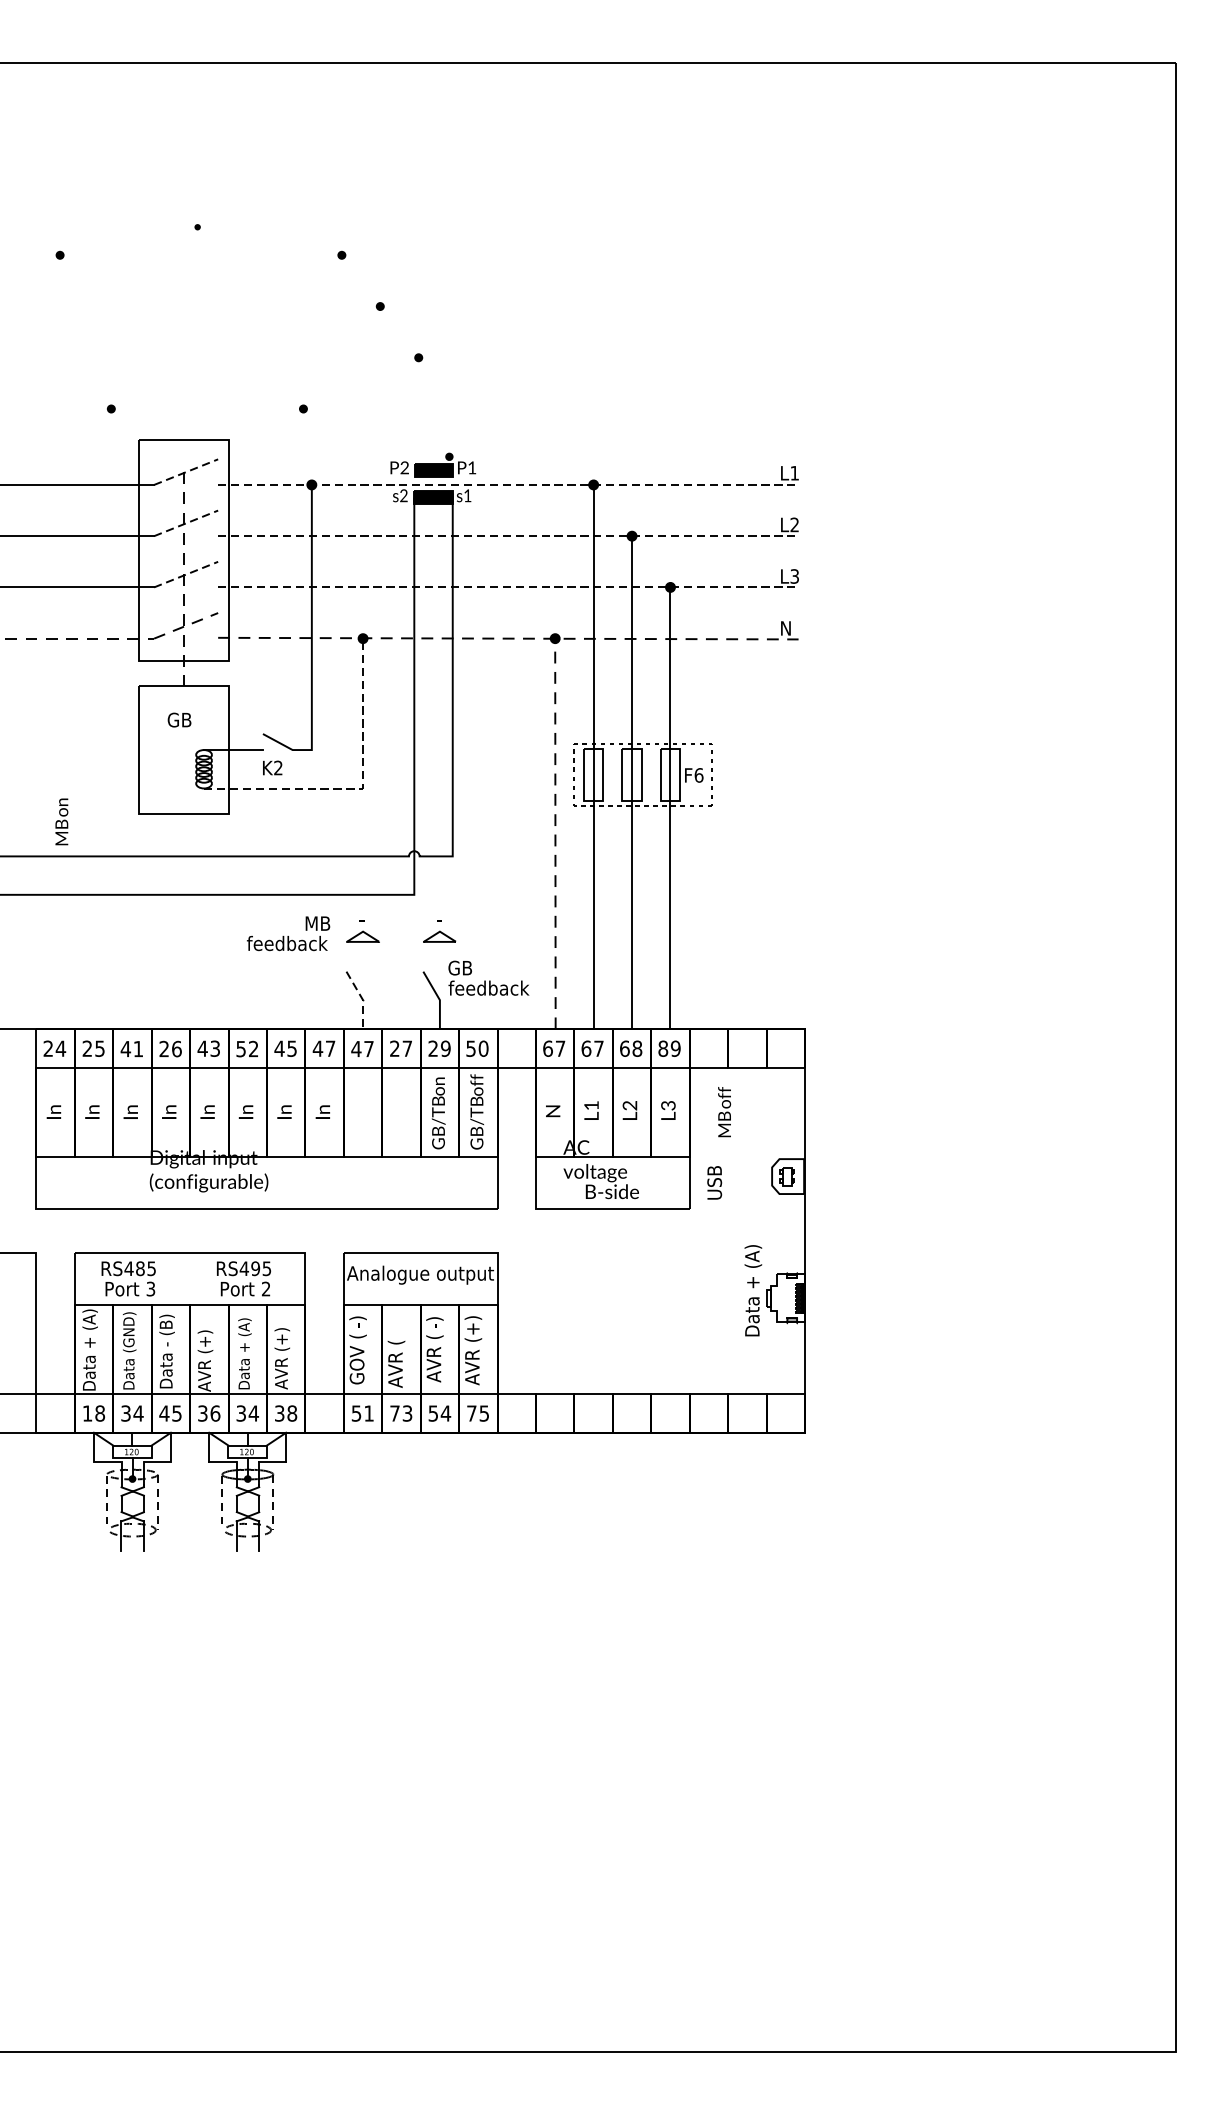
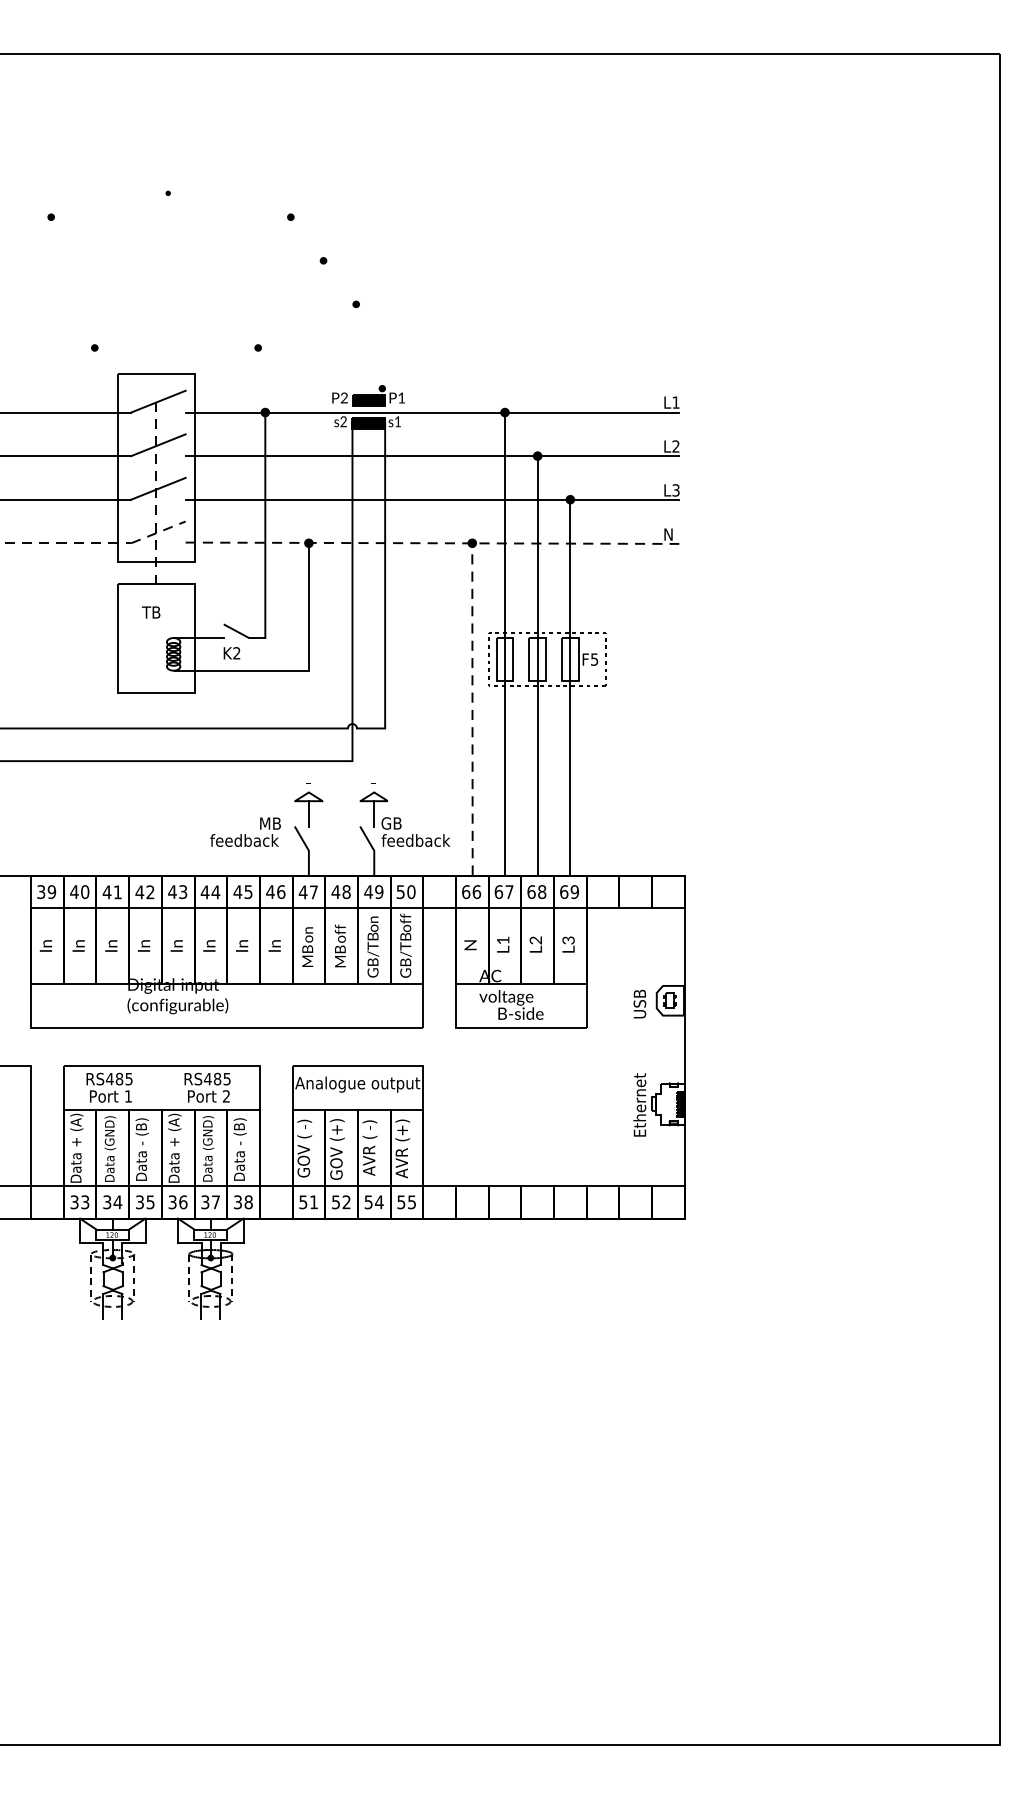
line: (186, 471) -> (158, 401), dashed -> solid
line: (508, 484) -> (432, 412), dashed -> solid
line: (186, 523) -> (158, 445), dashed -> solid
line: (508, 536) -> (432, 456), dashed -> solid
line: (186, 574) -> (158, 488), dashed -> solid
line: (508, 587) -> (432, 499), dashed -> solid
text: (179, 720) -> (152, 612), GB -> TB
text: (698, 775) -> (594, 659), F6 -> F5
line: (357, 788) -> (304, 670), dashed -> solid
text: (61, 821) -> (307, 946), moved
text: (288, 932) -> (245, 831), moved
line: (362, 956) -> (308, 813), added
line: (440, 956) -> (374, 813), added
line: (362, 998) -> (308, 849), dashed -> solid
text: (433, 1048) -> (368, 891), 29 -> 49
text: (663, 1048) -> (564, 891), 89 -> 69
text: (54, 1049) -> (46, 892), 24 -> 39
text: (93, 1049) -> (79, 892), 25 -> 40
text: (169, 1049) -> (144, 892), 26 -> 42
text: (247, 1049) -> (210, 892), 52 -> 44
text: (330, 1049) -> (281, 892), 47 -> 46
text: (400, 1049) -> (340, 892), 27 -> 48
text: (560, 1049) -> (476, 892), 67 -> 66
text: (723, 1111) -> (339, 945), moved
text: (714, 1182) -> (639, 1003), moved
text: (255, 1269) -> (217, 1079), RS495 -> RS485
text: (149, 1289) -> (127, 1096), 3 -> 1
text: (752, 1290) -> (640, 1097), Data + (A) -> Ethernet
text: (245, 1331) -> (208, 1132), Data + (A) -> Data (GND)
text: (205, 1350) -> (174, 1148), AVR (+) -> Data + (A)
text: (281, 1351) -> (239, 1149), AVR (+) -> Data - (B)
text: (396, 1351) -> (337, 1149), AVR ( -> GOV (+)
text: (93, 1413) -> (79, 1202), 18 -> 33
text: (163, 1413) -> (139, 1202), 45 -> 35
text: (253, 1413) -> (215, 1202), 34 -> 37
text: (401, 1413) -> (341, 1202), 73 -> 52
text: (471, 1413) -> (401, 1202), 75 -> 55

